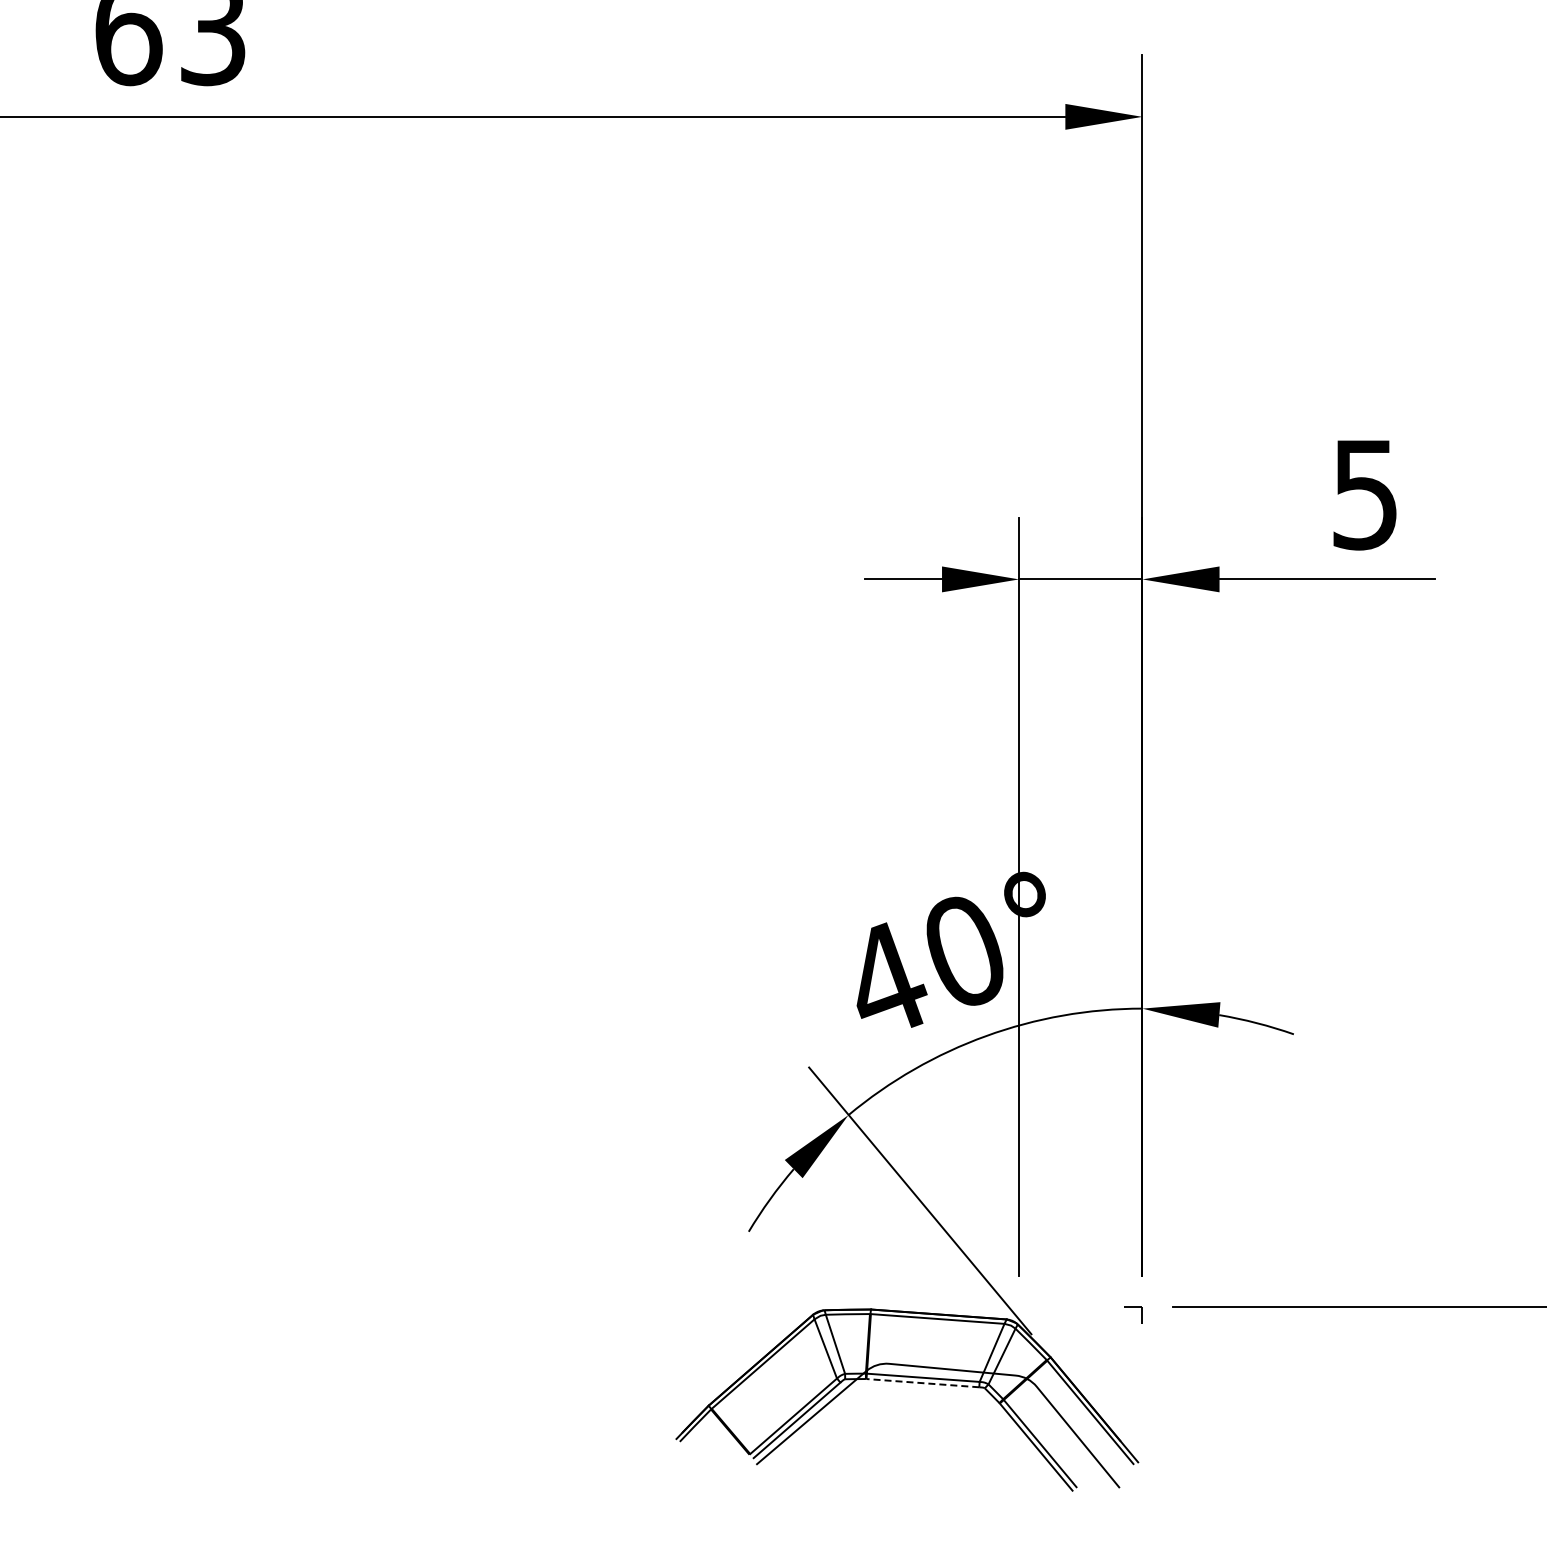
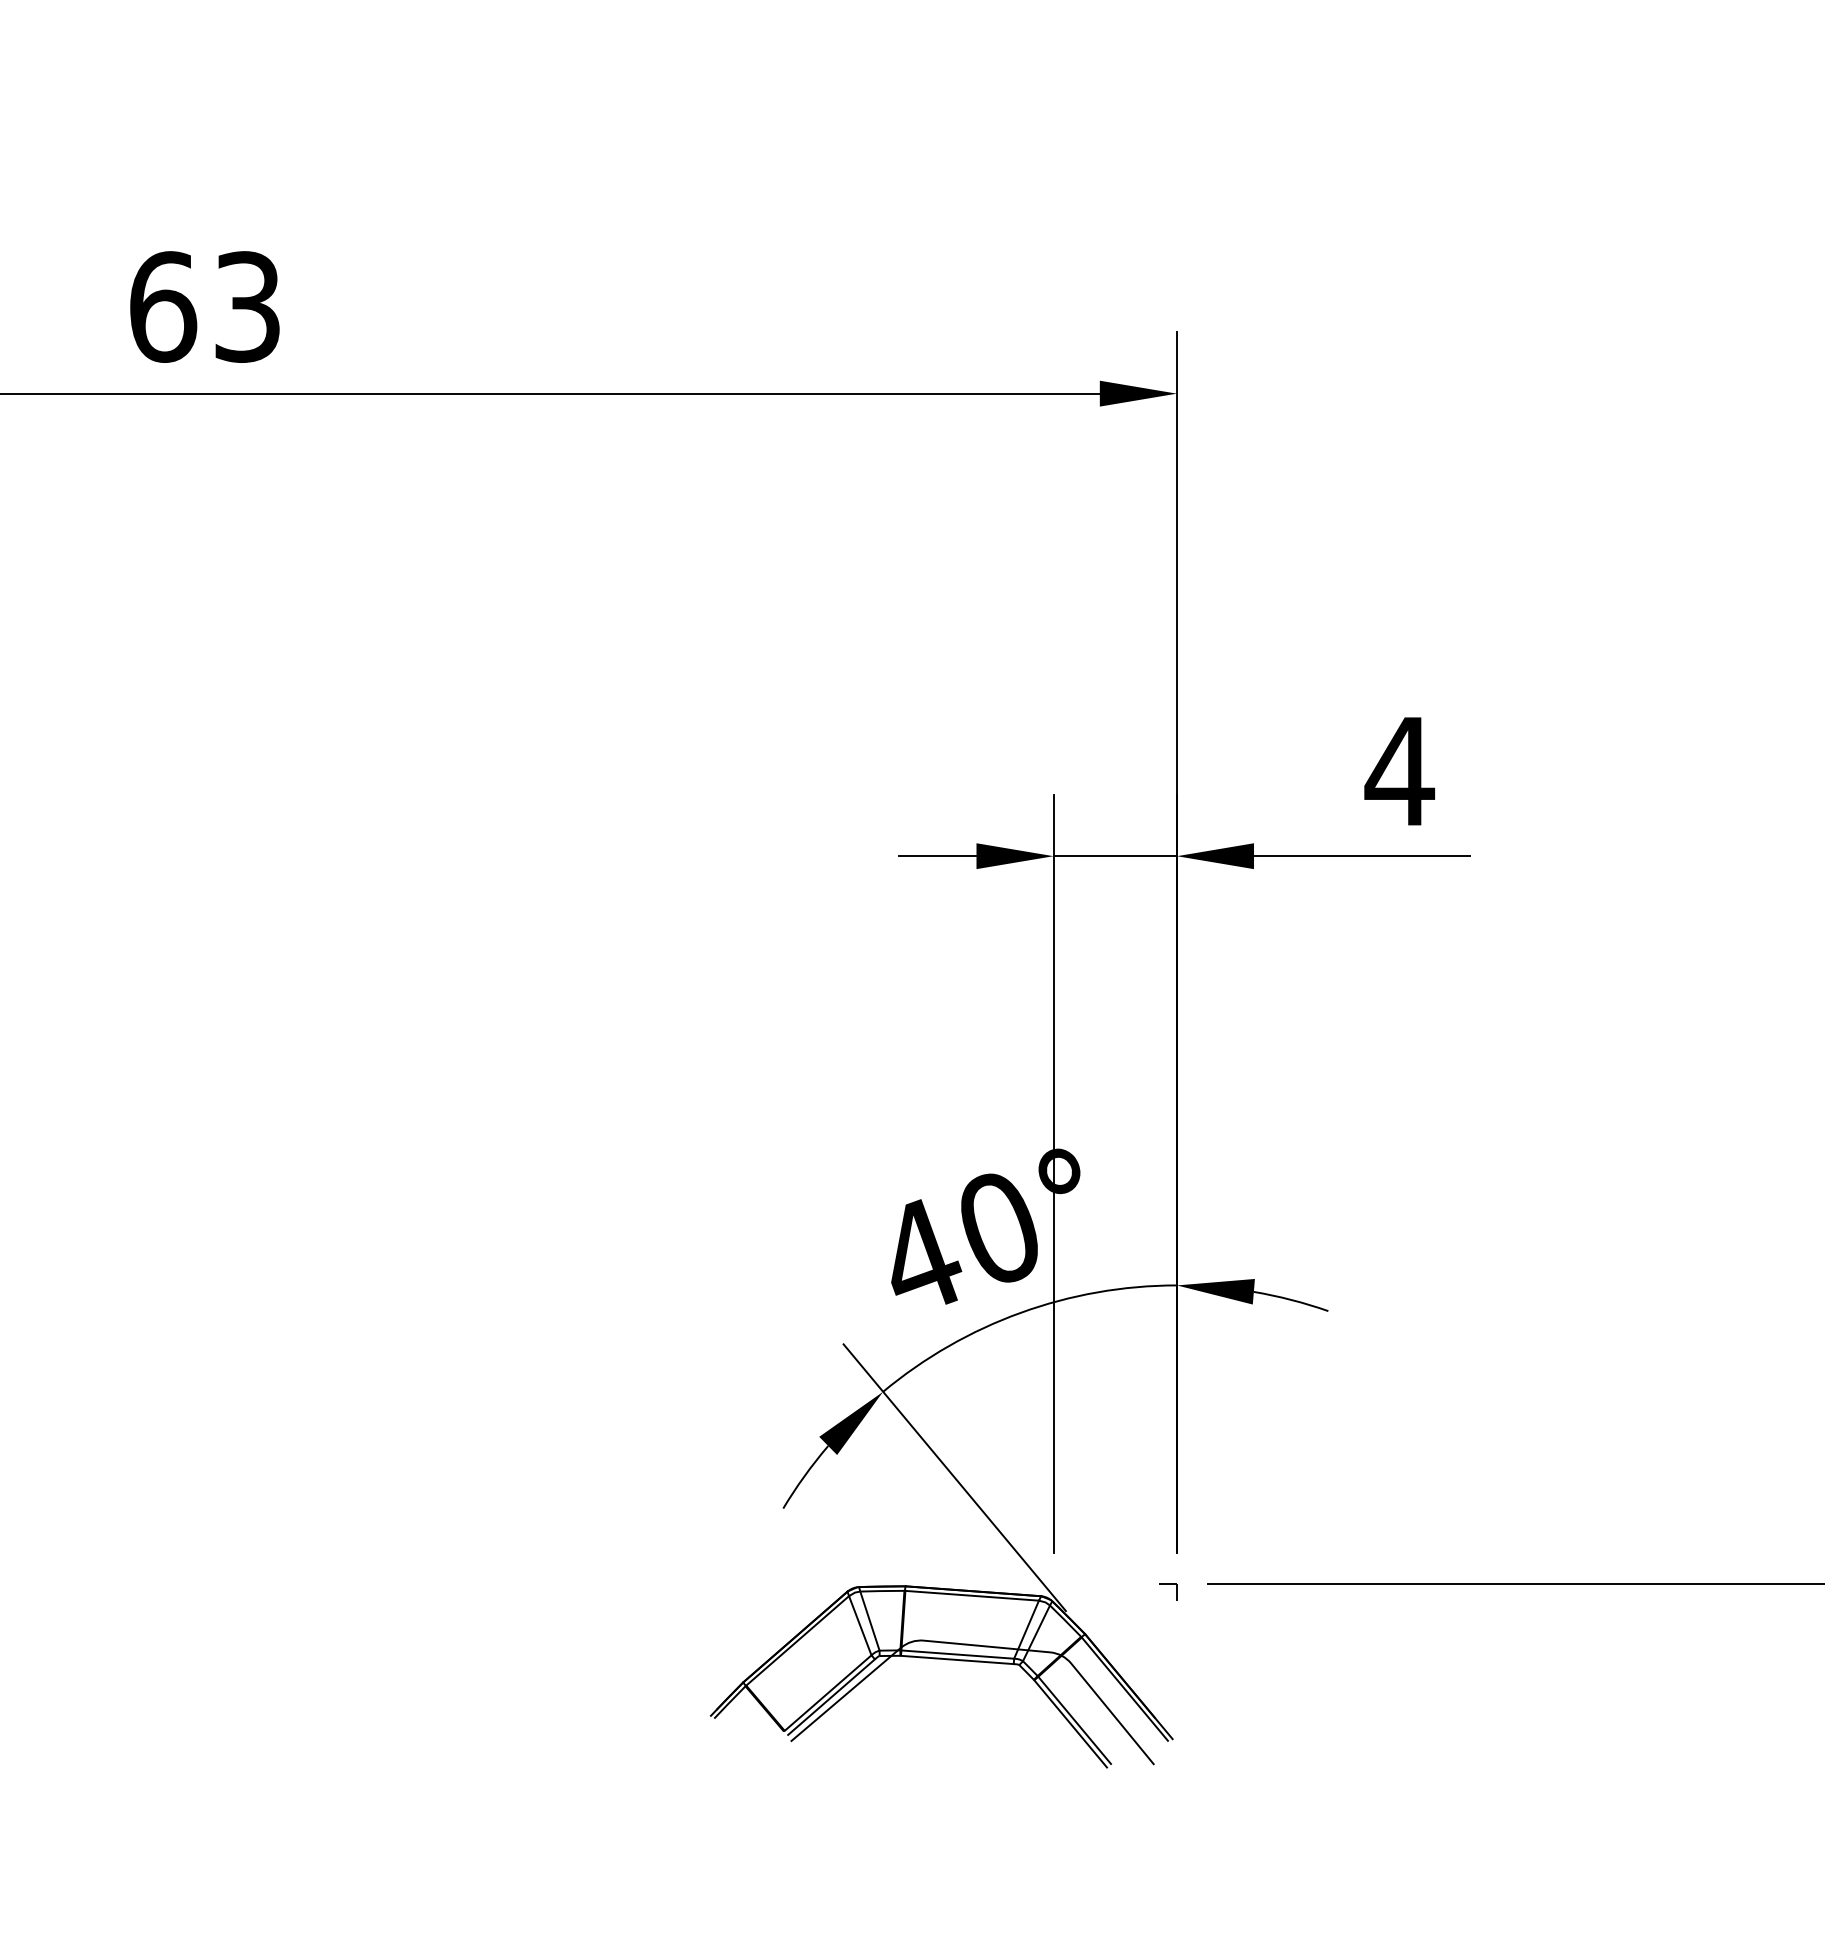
text: (1365, 495) -> (1399, 772), 5 -> 4
line: (923, 1382) -> (957, 1659), dashed -> solid

